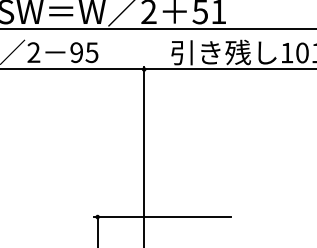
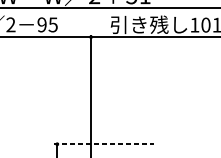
line: (162, 217) -> (104, 144), solid -> dashed

